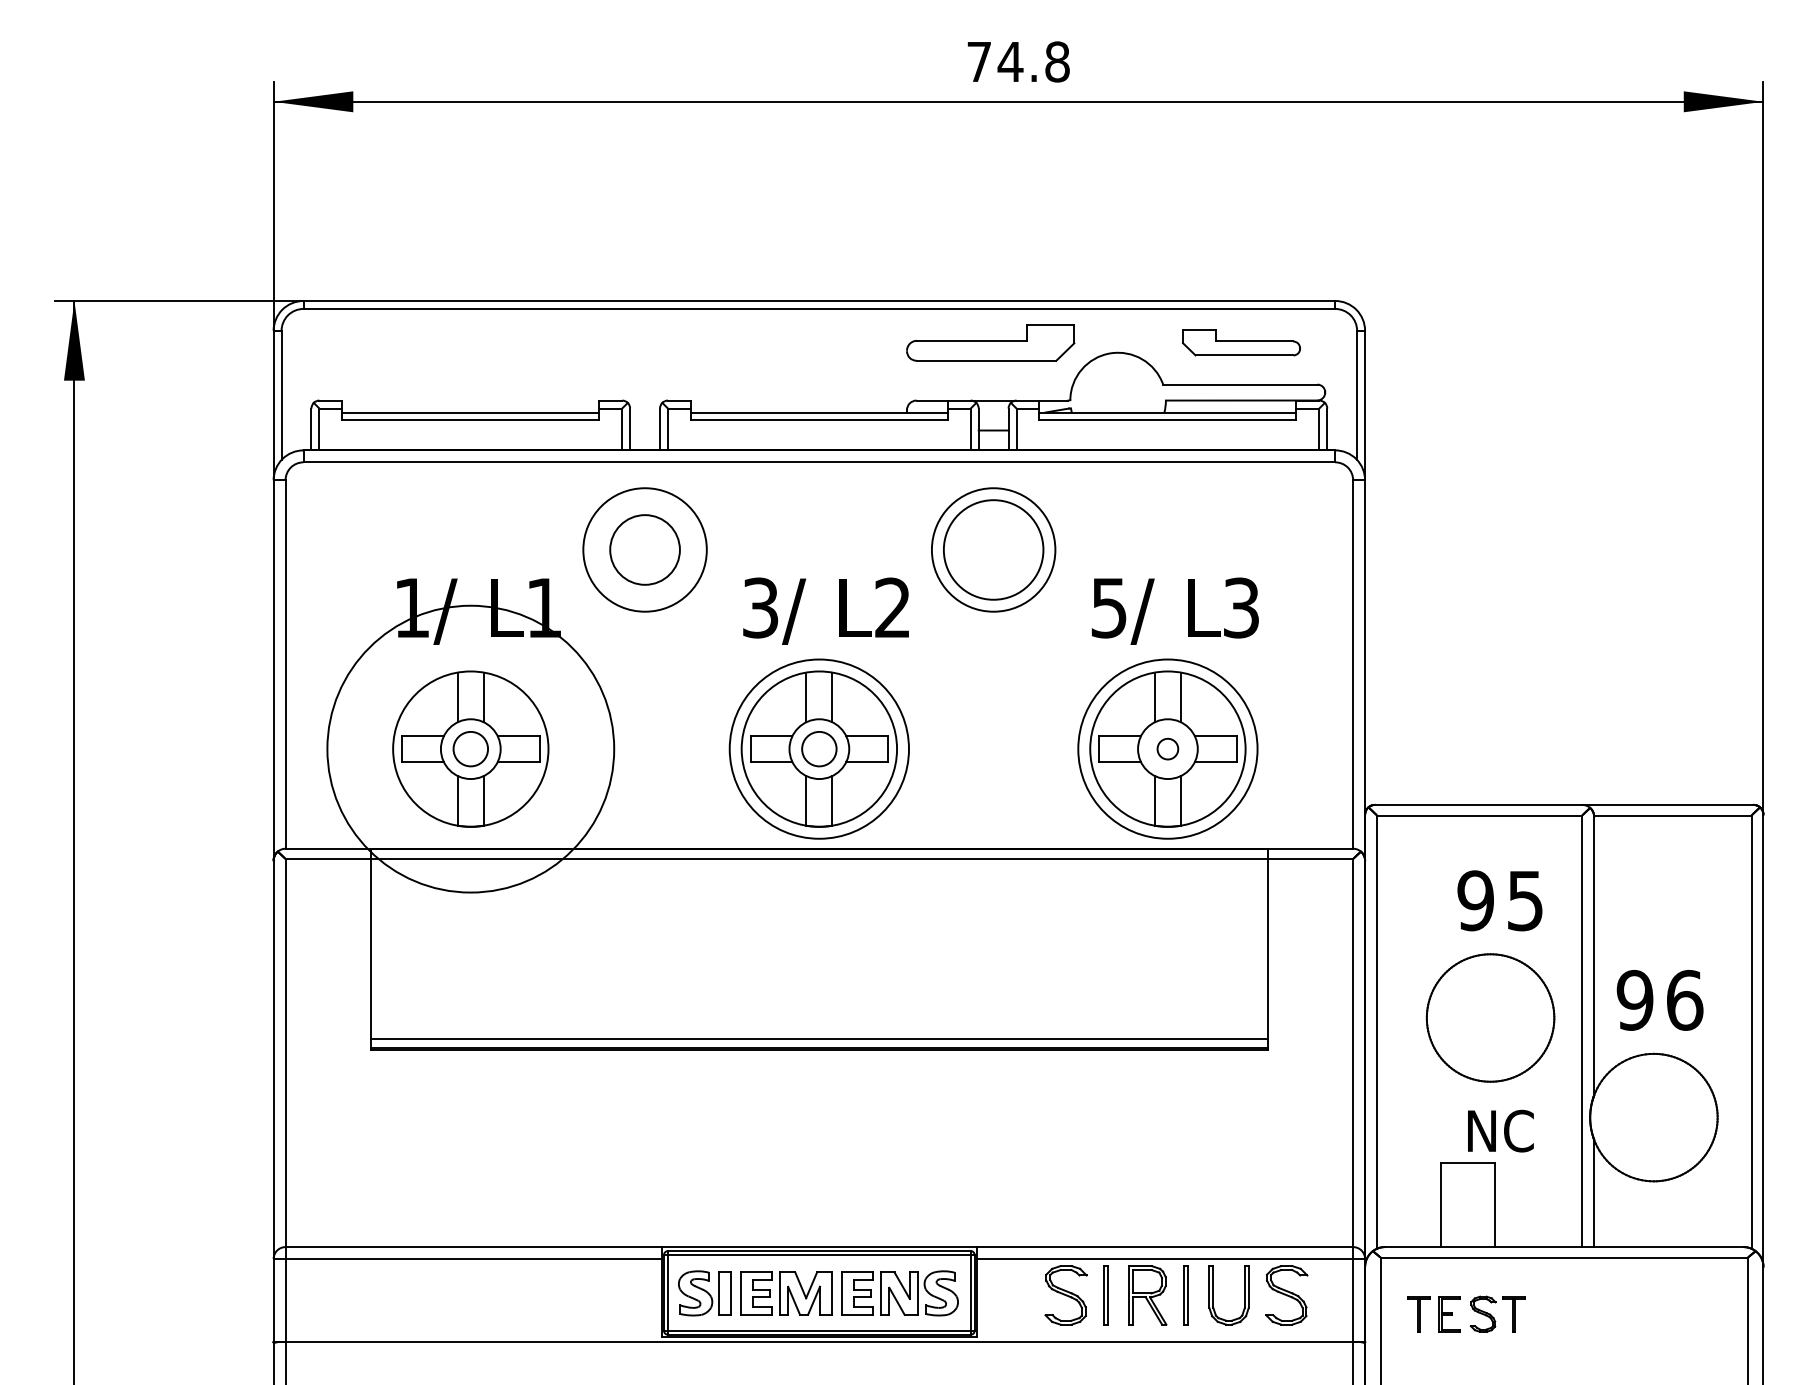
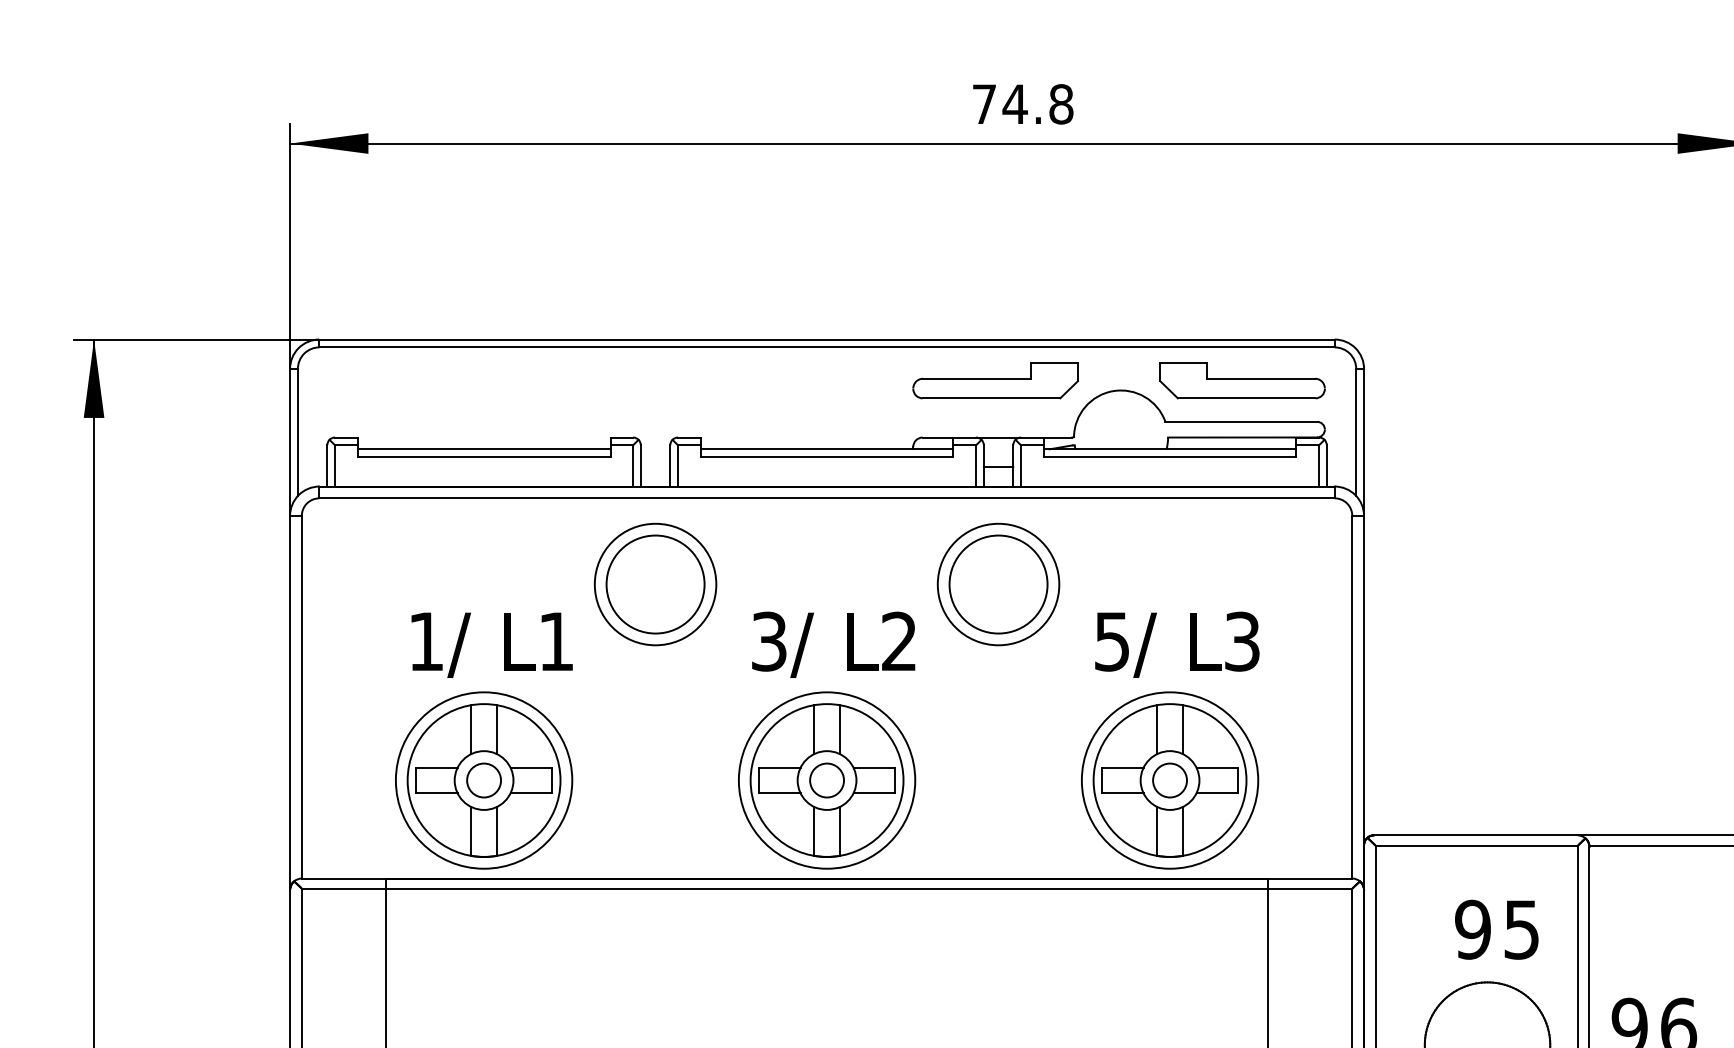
part: (1241, 342) -> (1242, 380), size x1.43
circle: (644, 549) -> (654, 584), size x1.43
circle: (470, 748) -> (483, 779), size x0.62
circle: (1167, 748) -> (1169, 779), size x1.67

